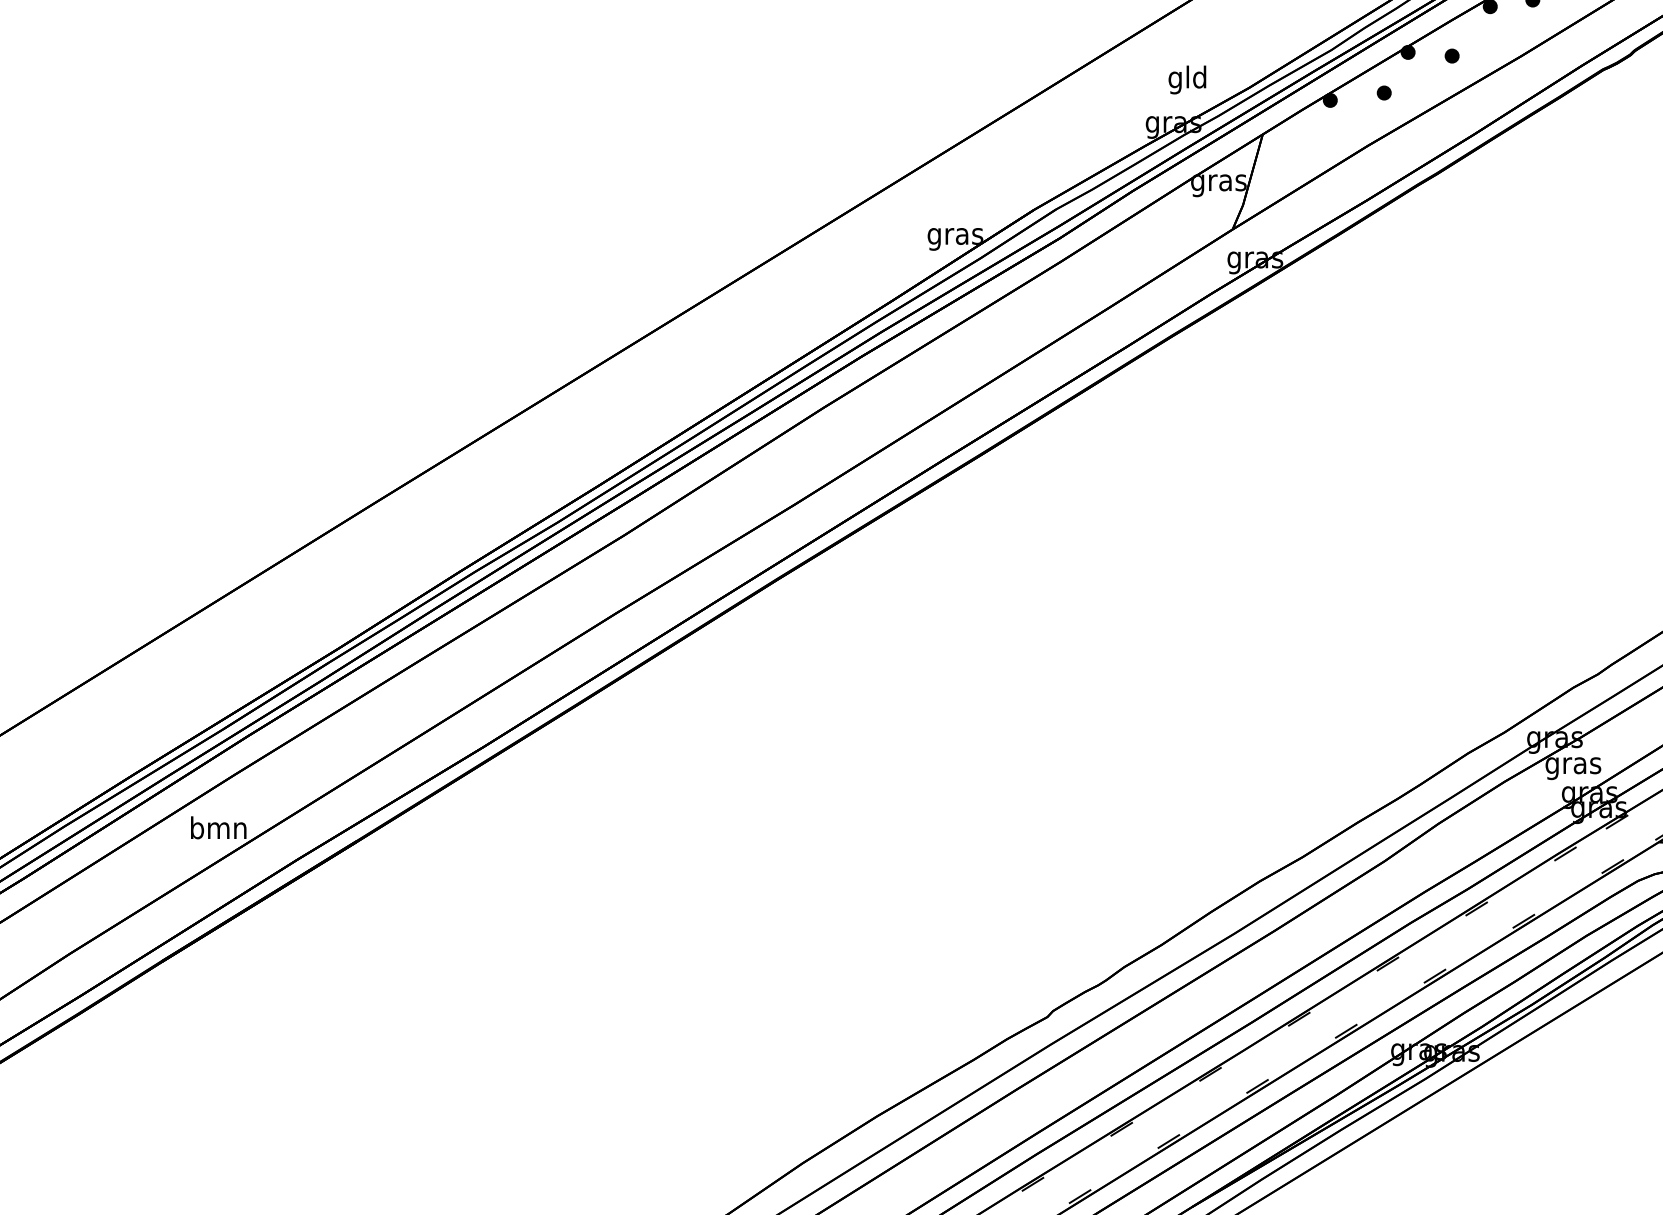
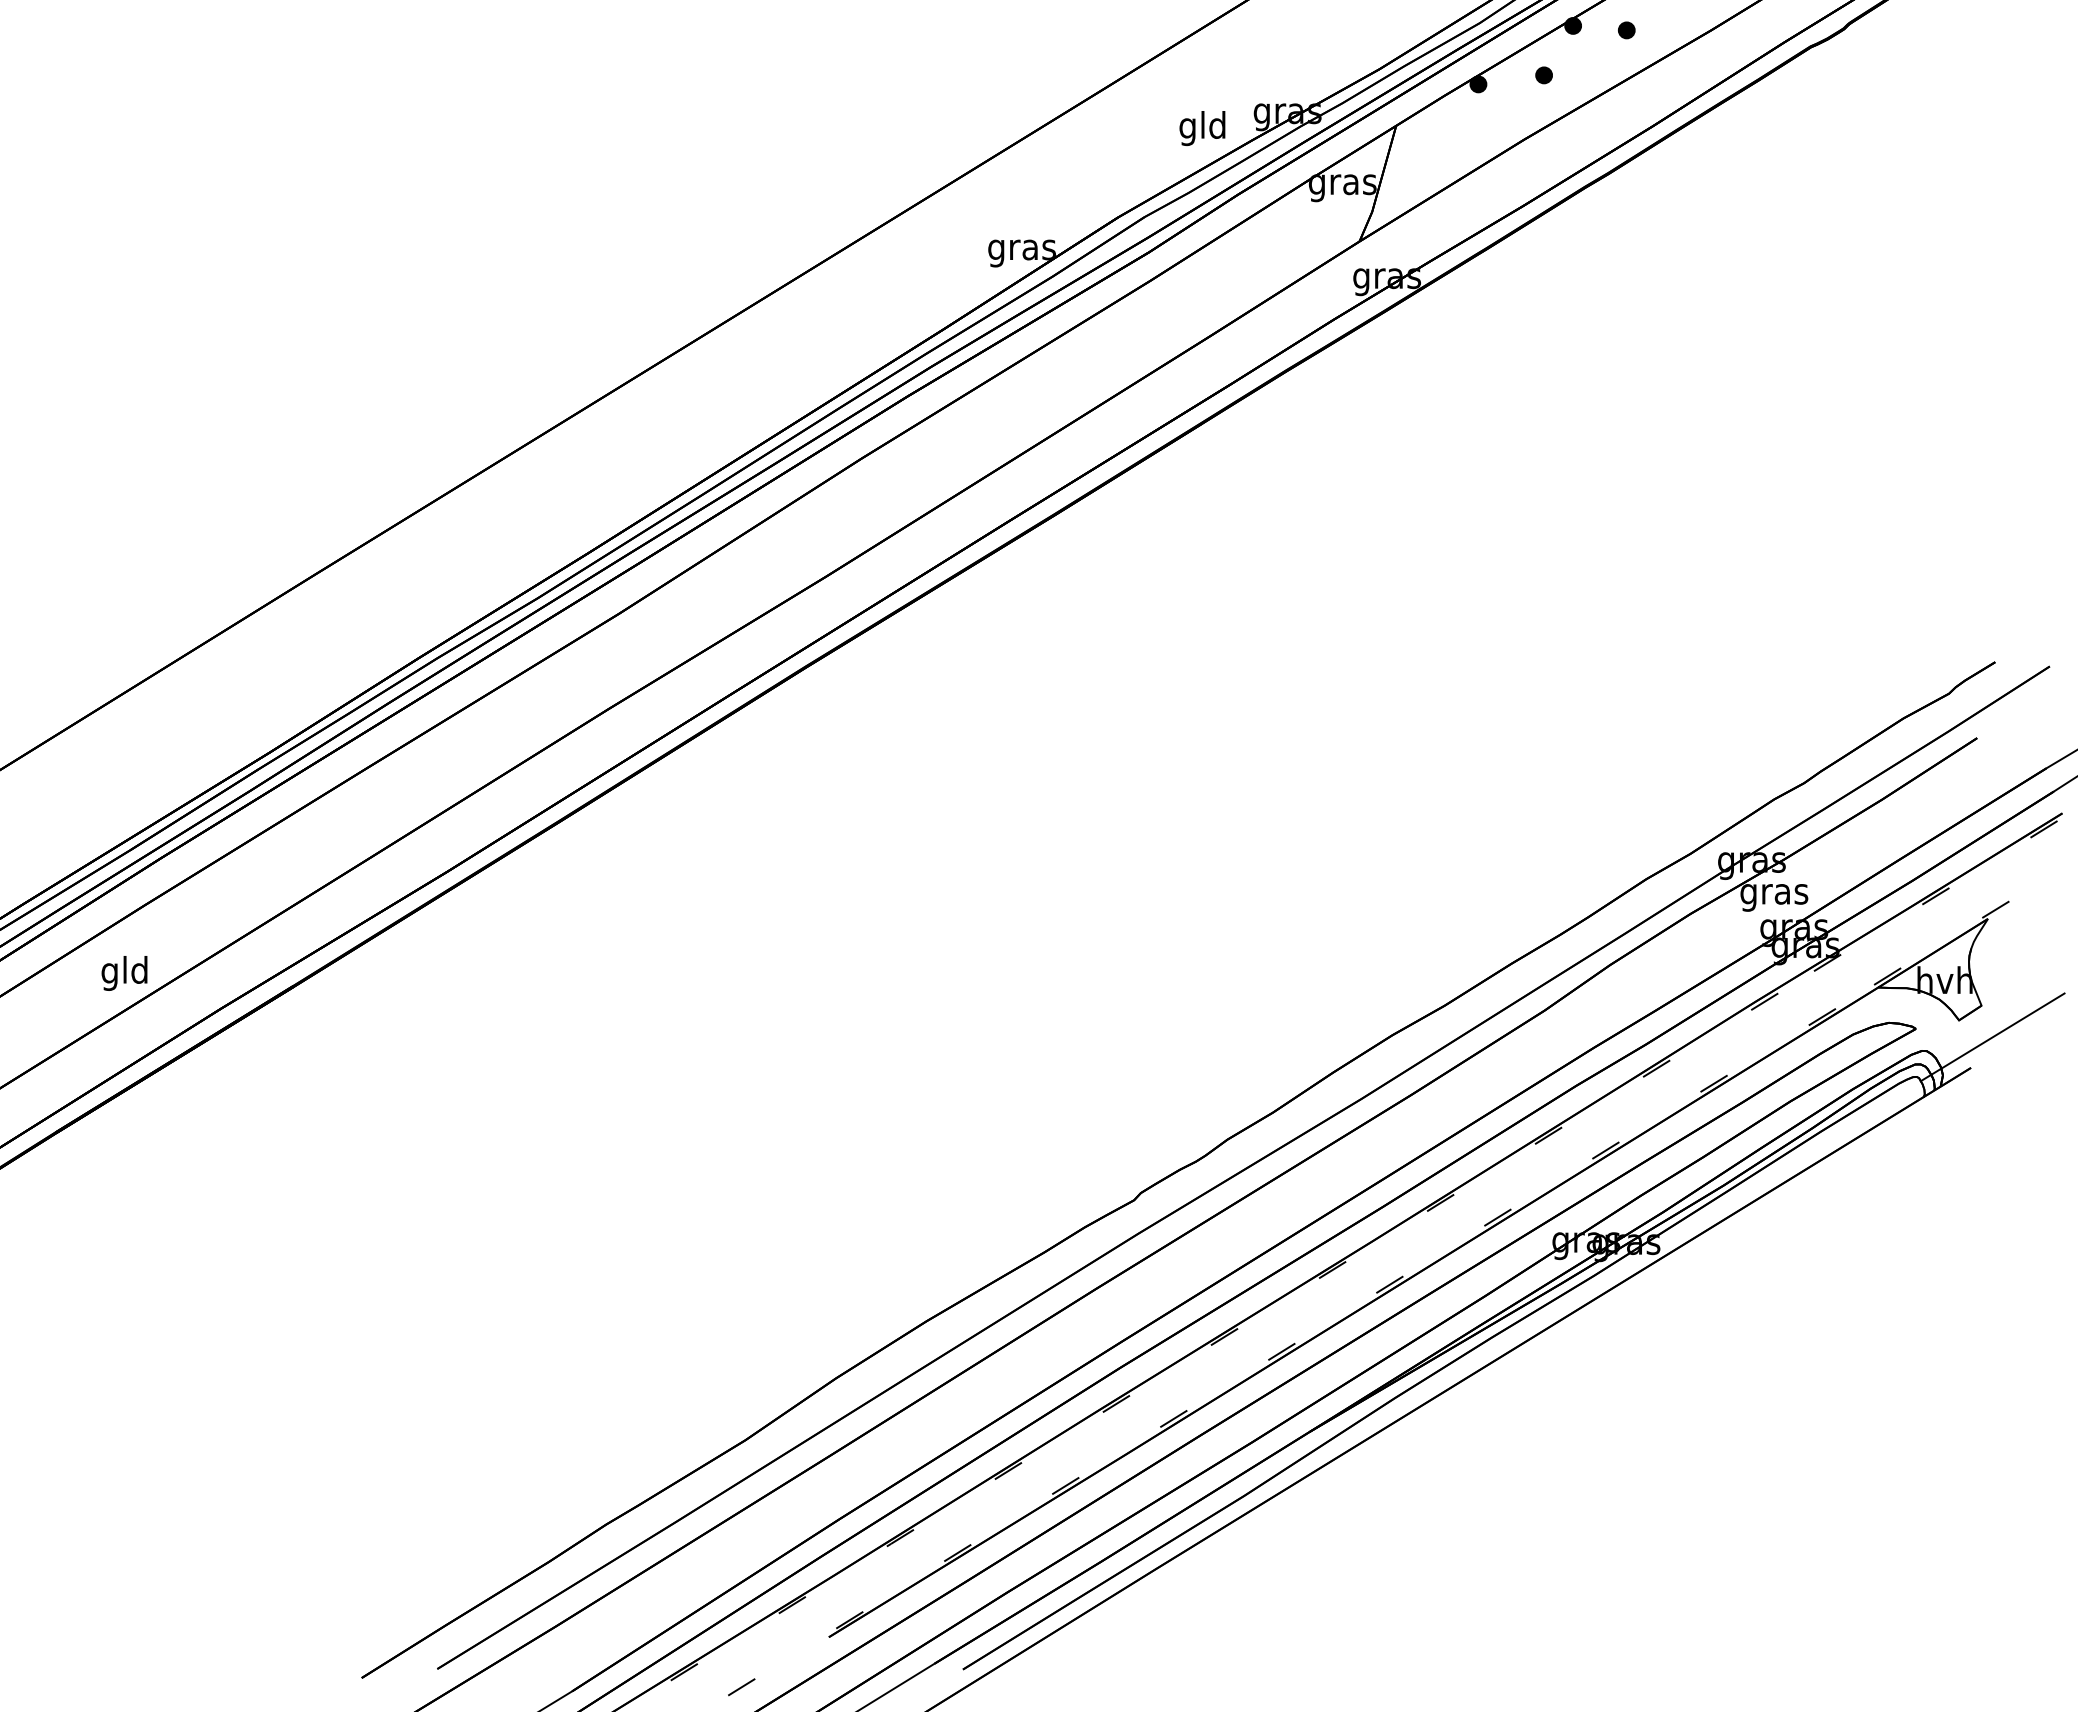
text: (1187, 79) -> (1202, 128), moved
text: (218, 830) -> (124, 973), bmn -> gld

